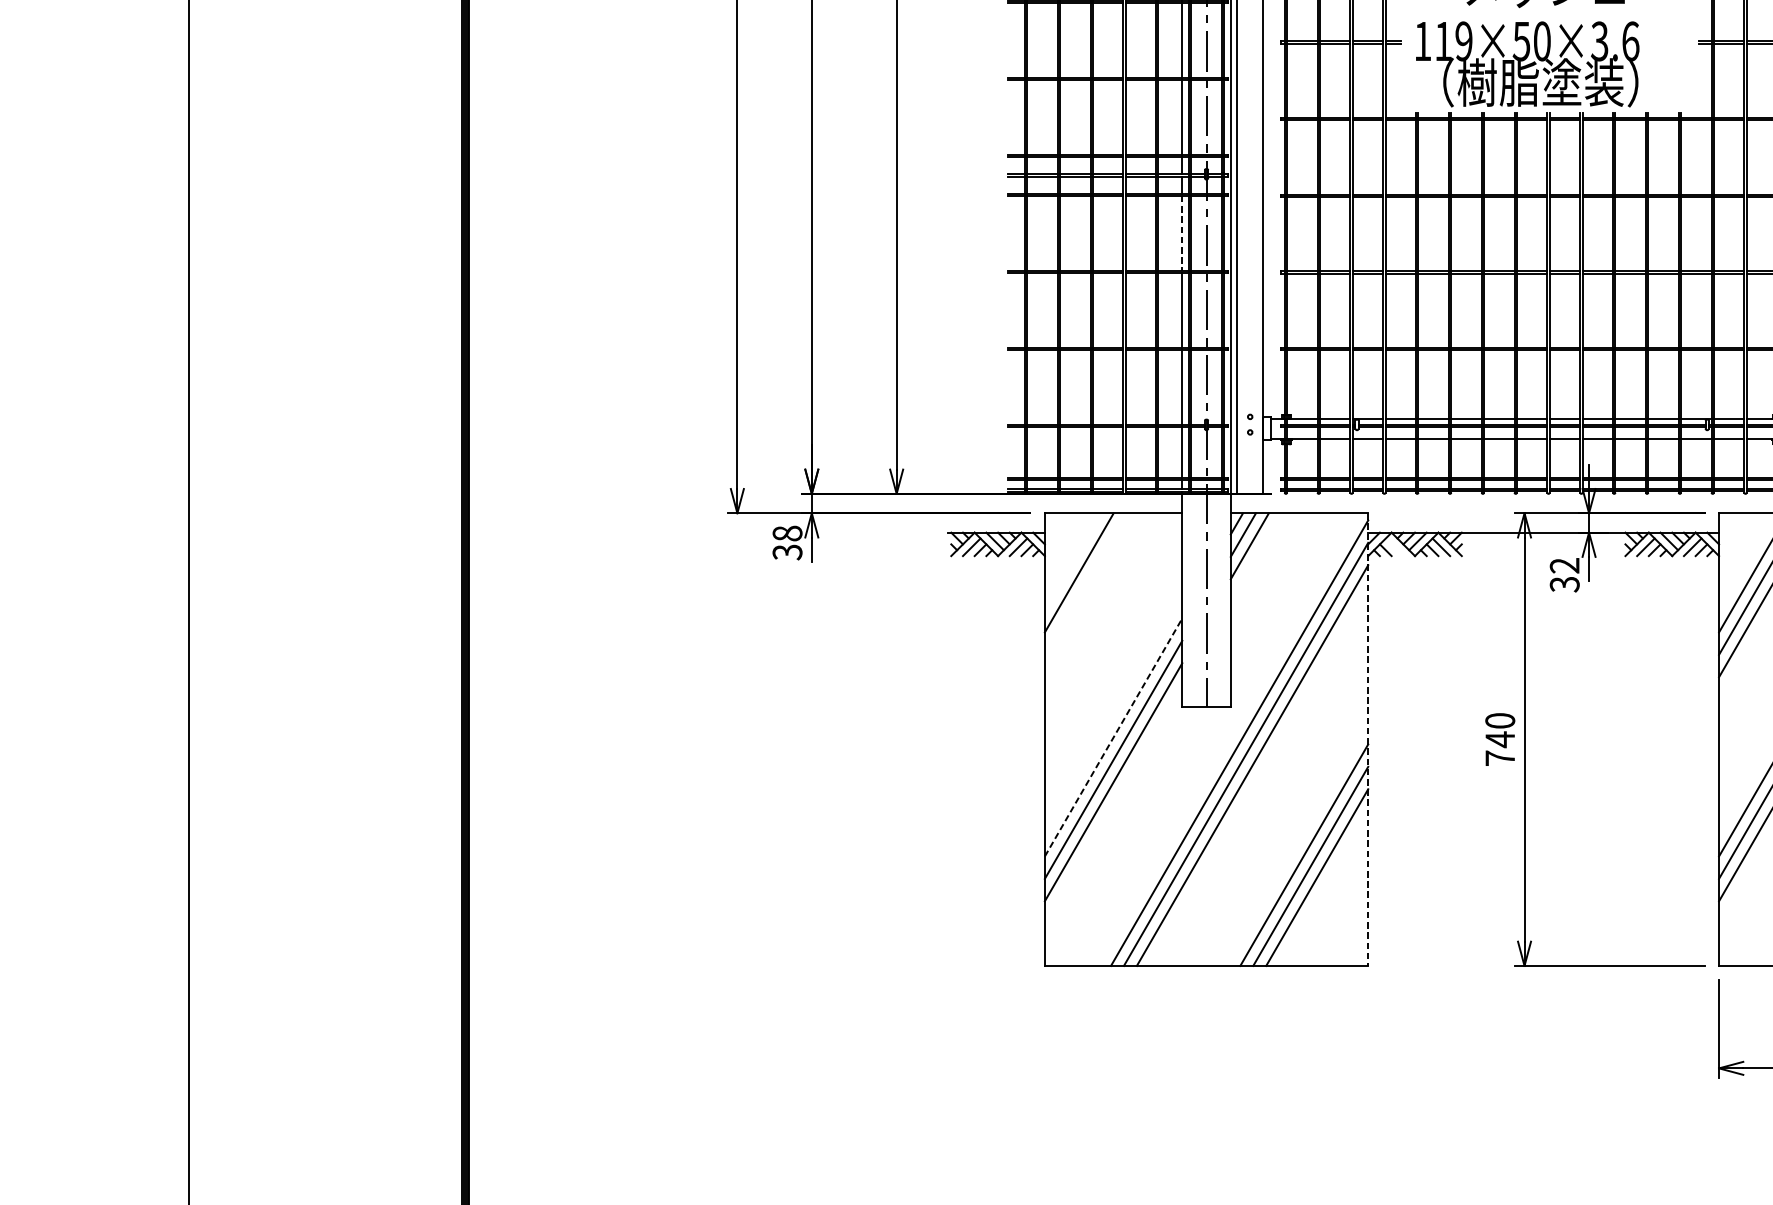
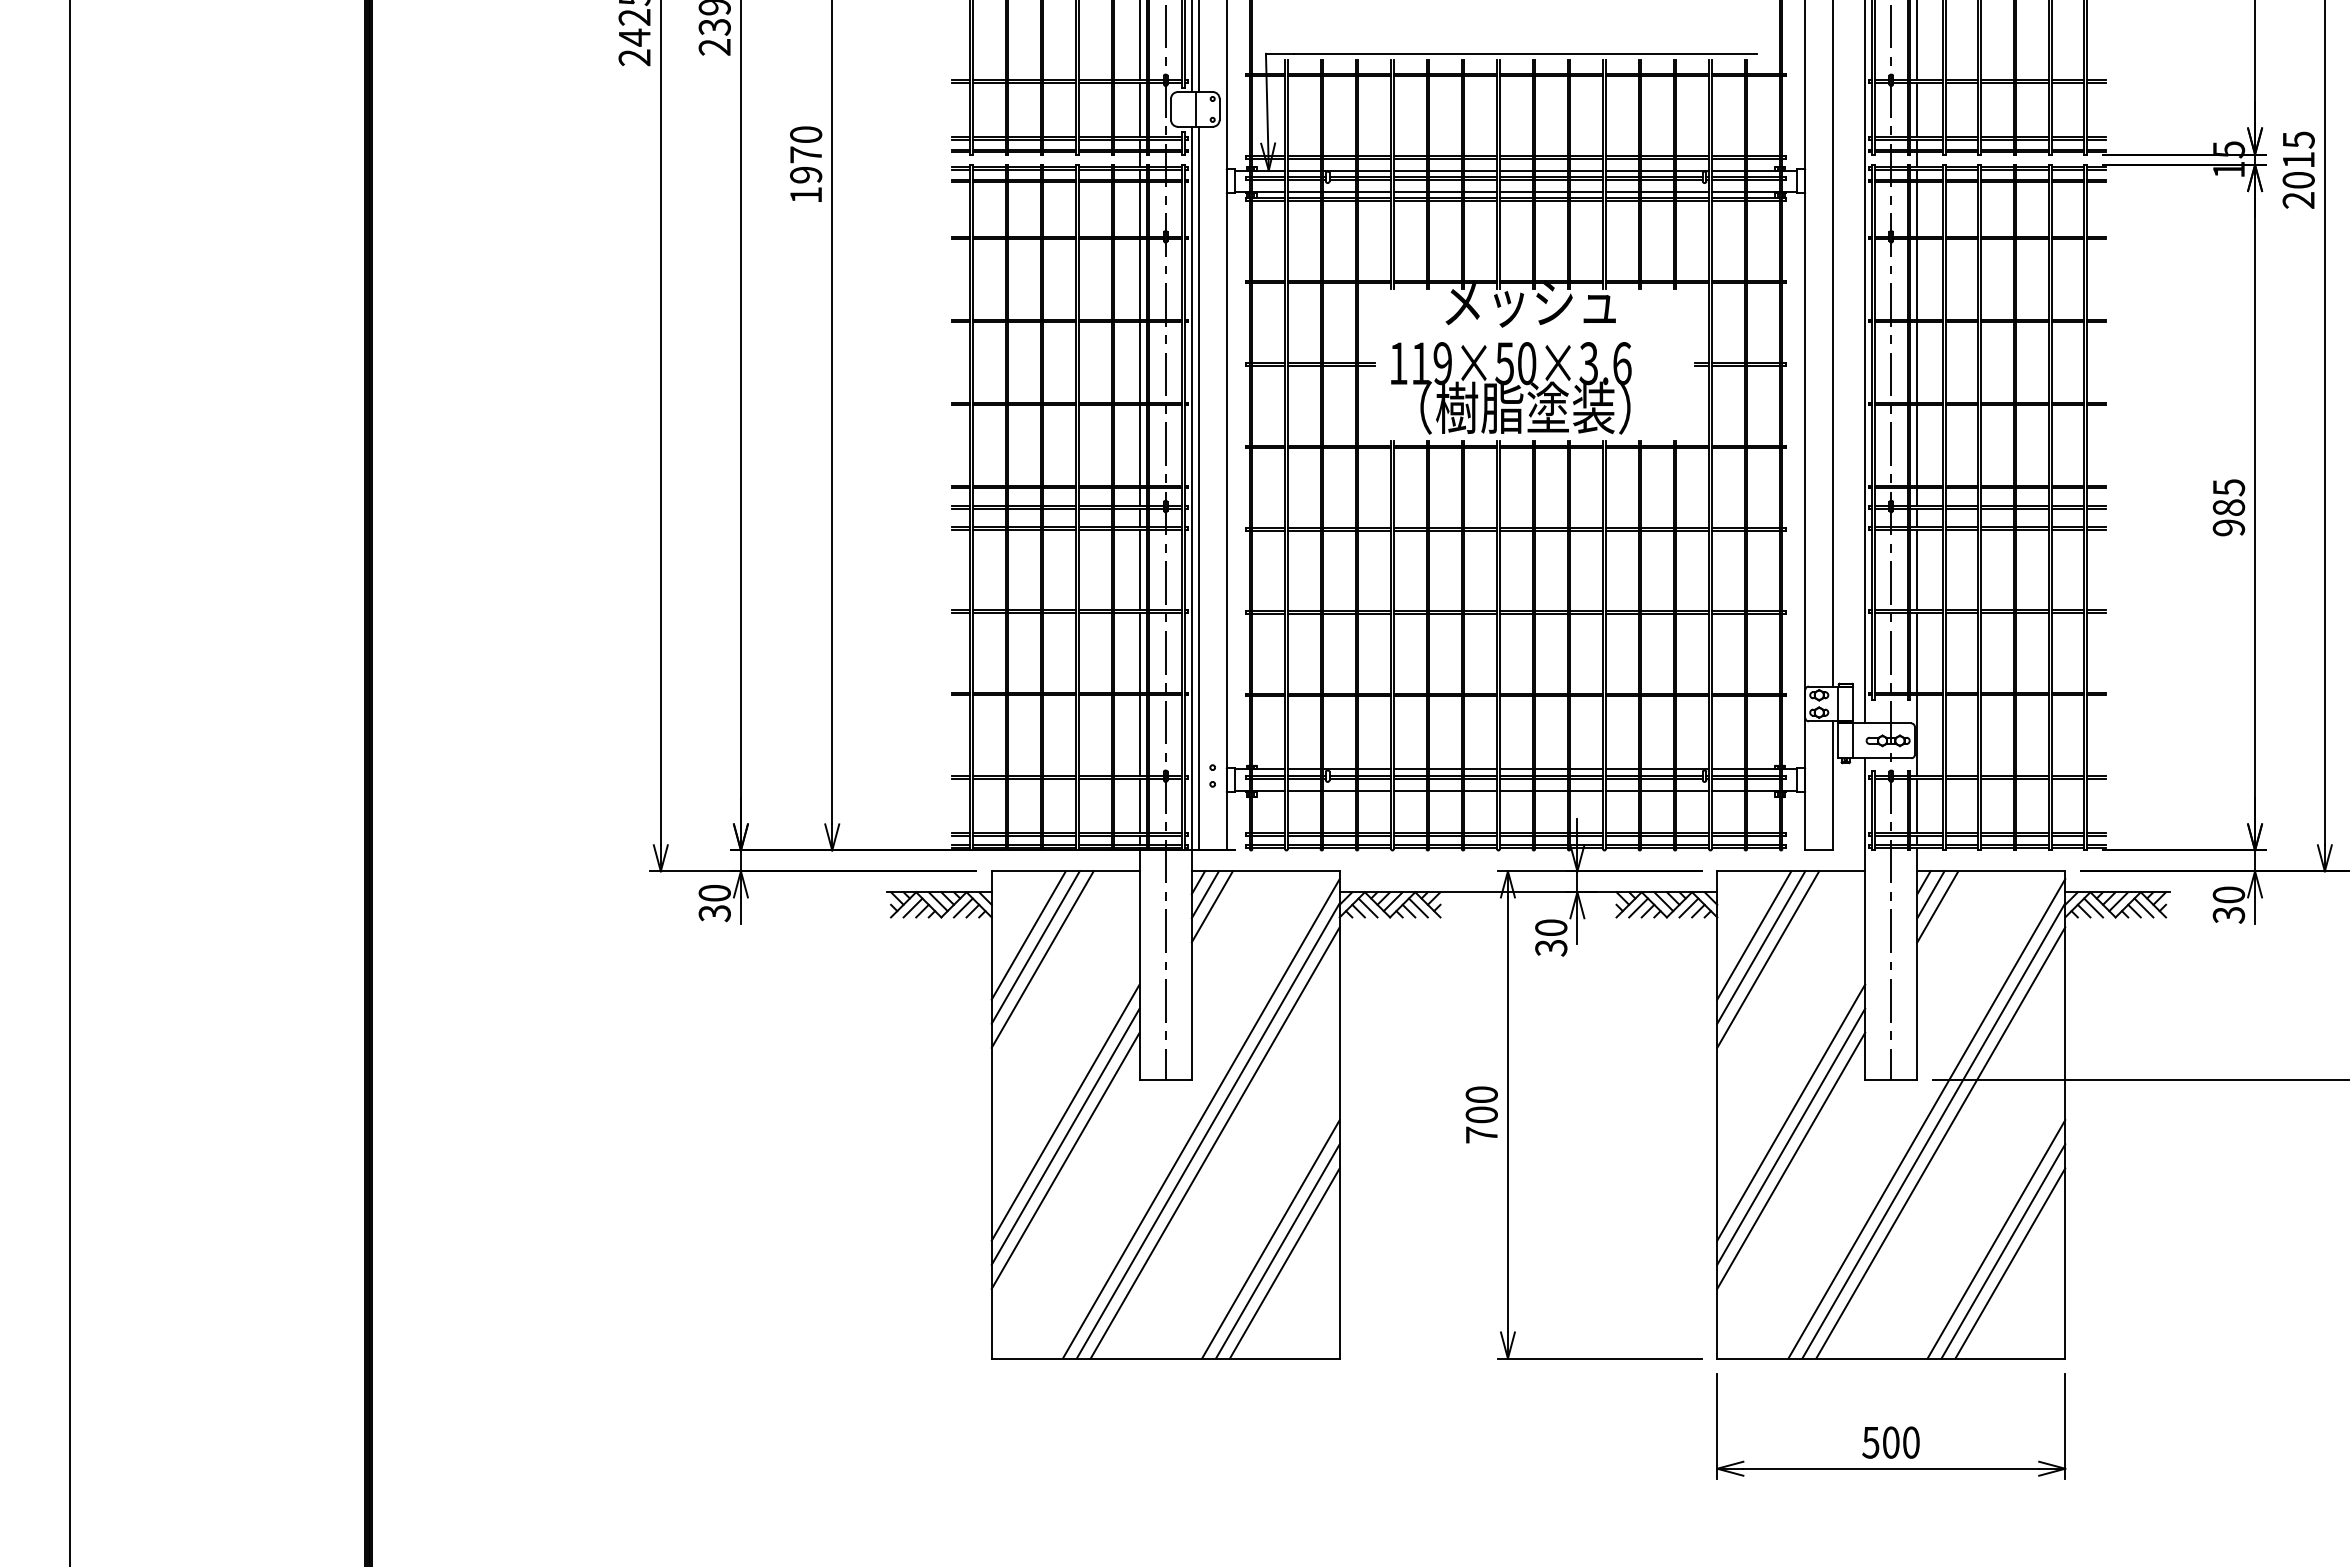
line: (1182, 233) -> (1139, 570), dashed -> solid
text: (787, 532) -> (714, 892), 38 -> 30
line: (1394, 546) -> (1367, 907), added
text: (1565, 565) -> (1551, 927), 32 -> 30
line: (1085, 584) -> (1035, 947), added
line: (1092, 595) -> (1042, 959), added
line: (1113, 737) -> (1065, 1112), dashed -> solid
line: (1368, 739) -> (1339, 1114), dashed -> solid
text: (1499, 740) -> (1481, 1115), 740 -> 700

